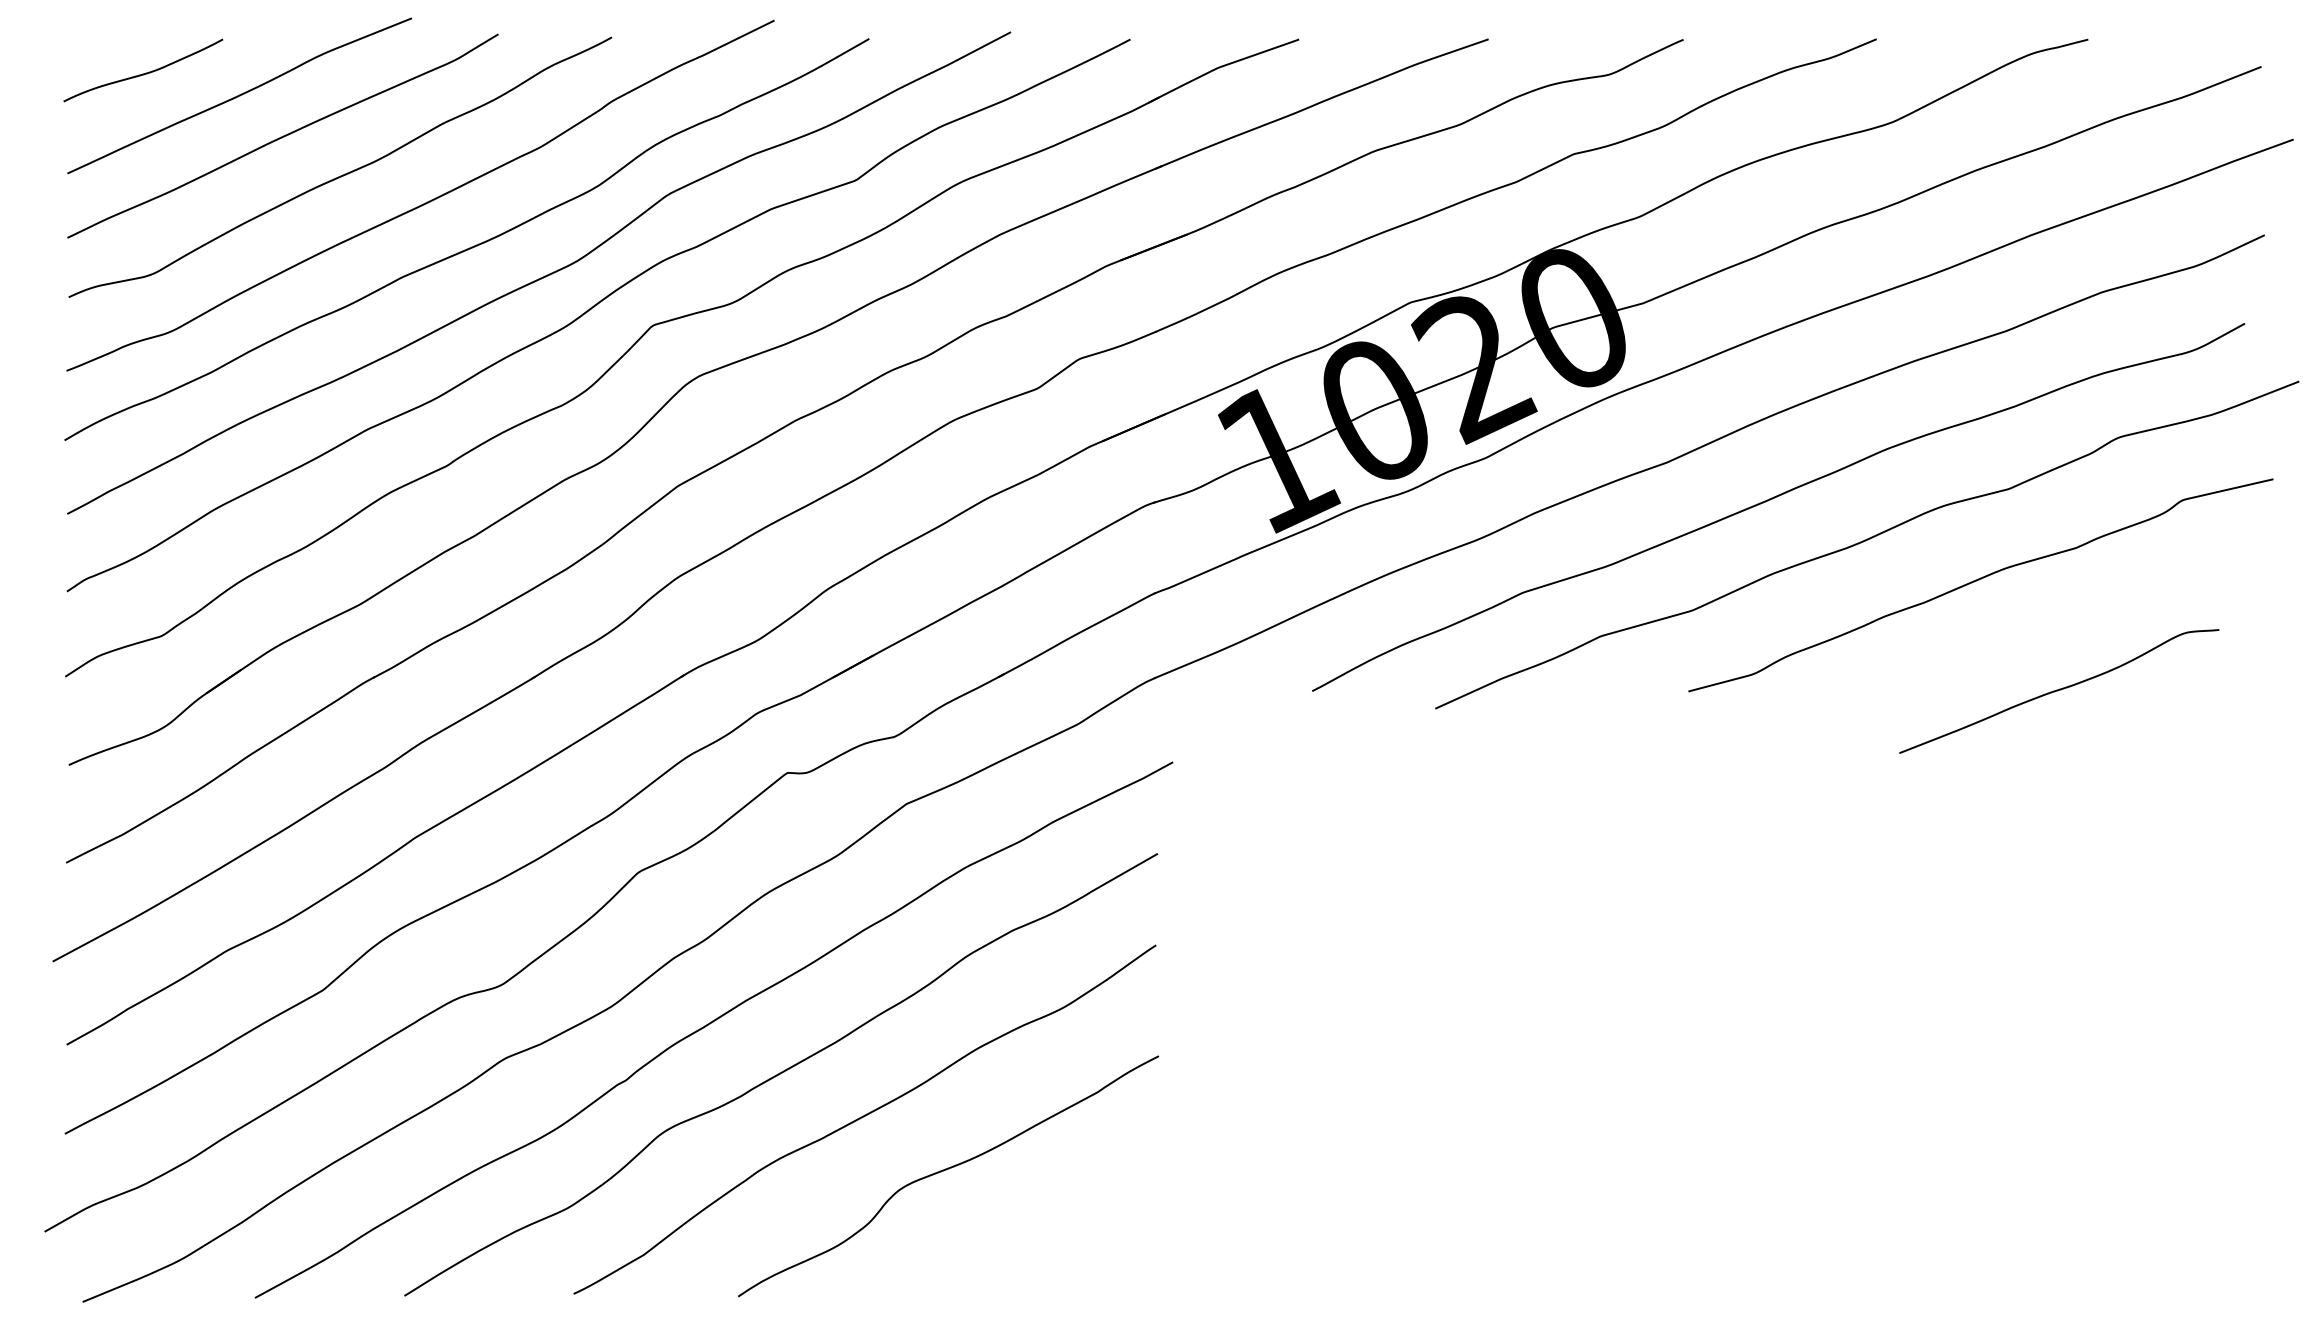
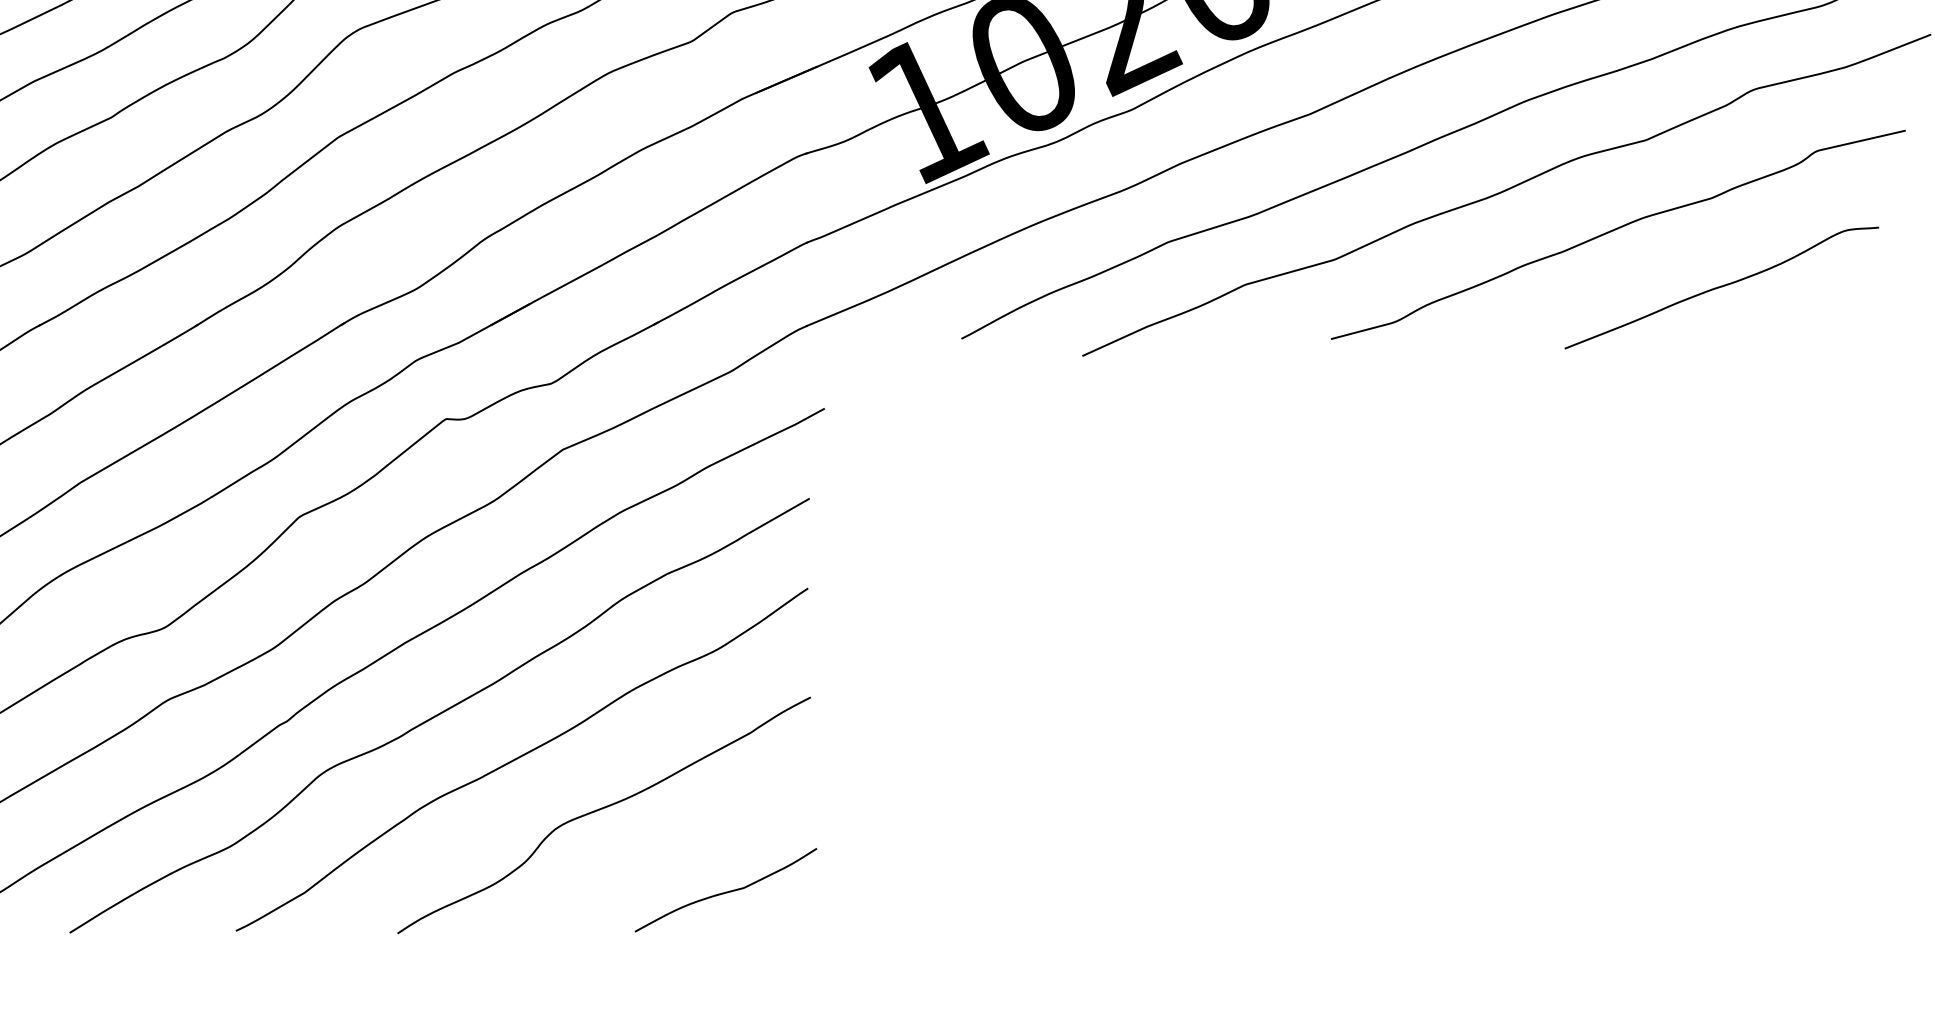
curve: (2059, 690) -> (1722, 287), moved
curve: (1073, 1253) -> (726, 891), added

